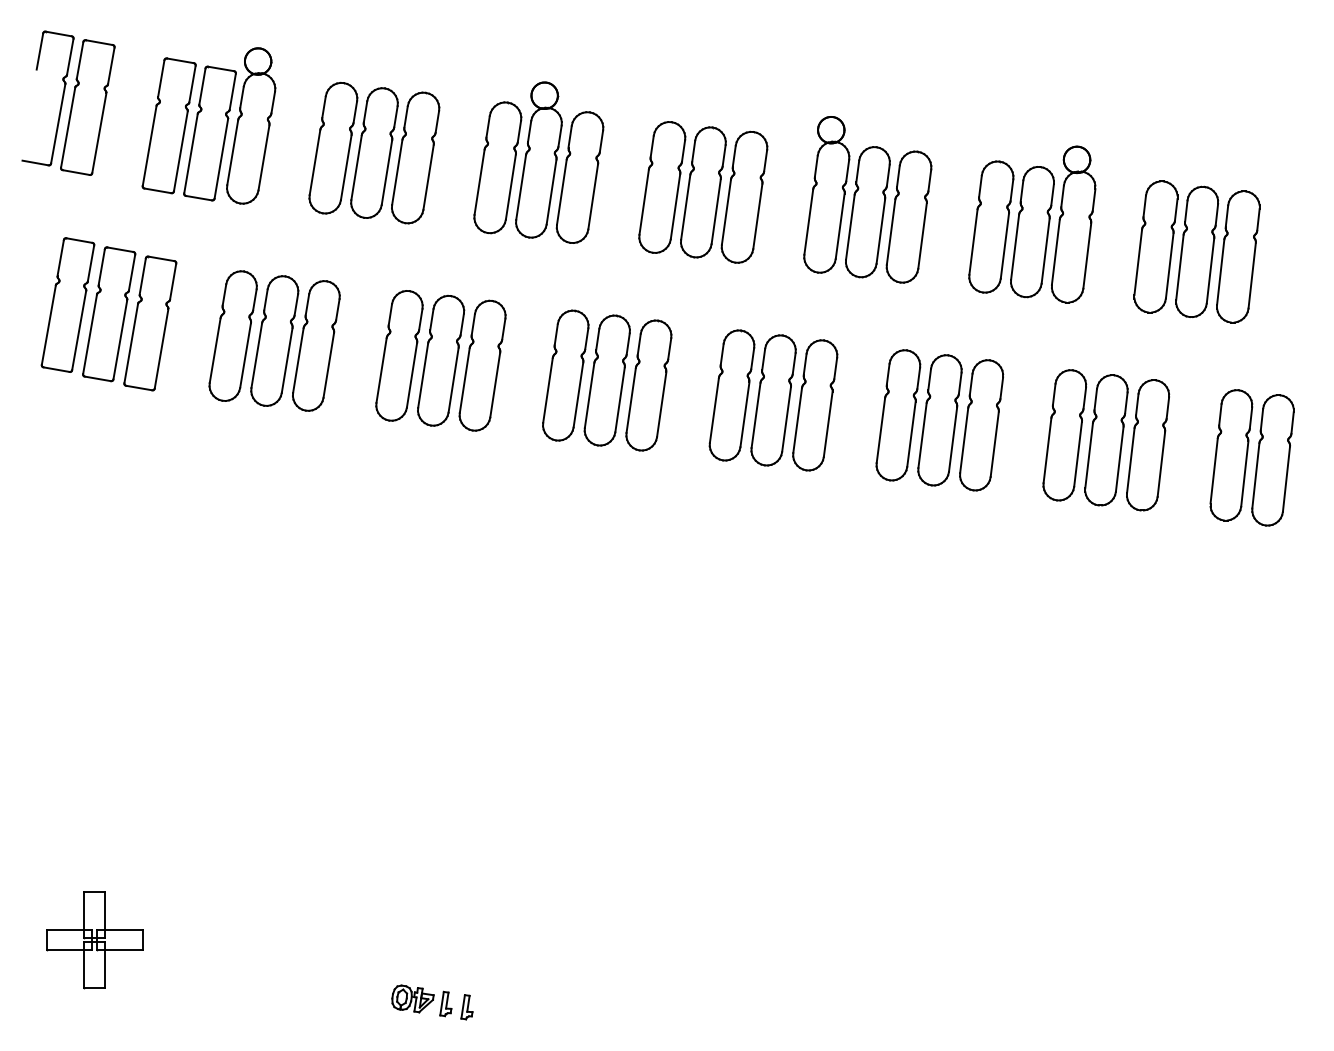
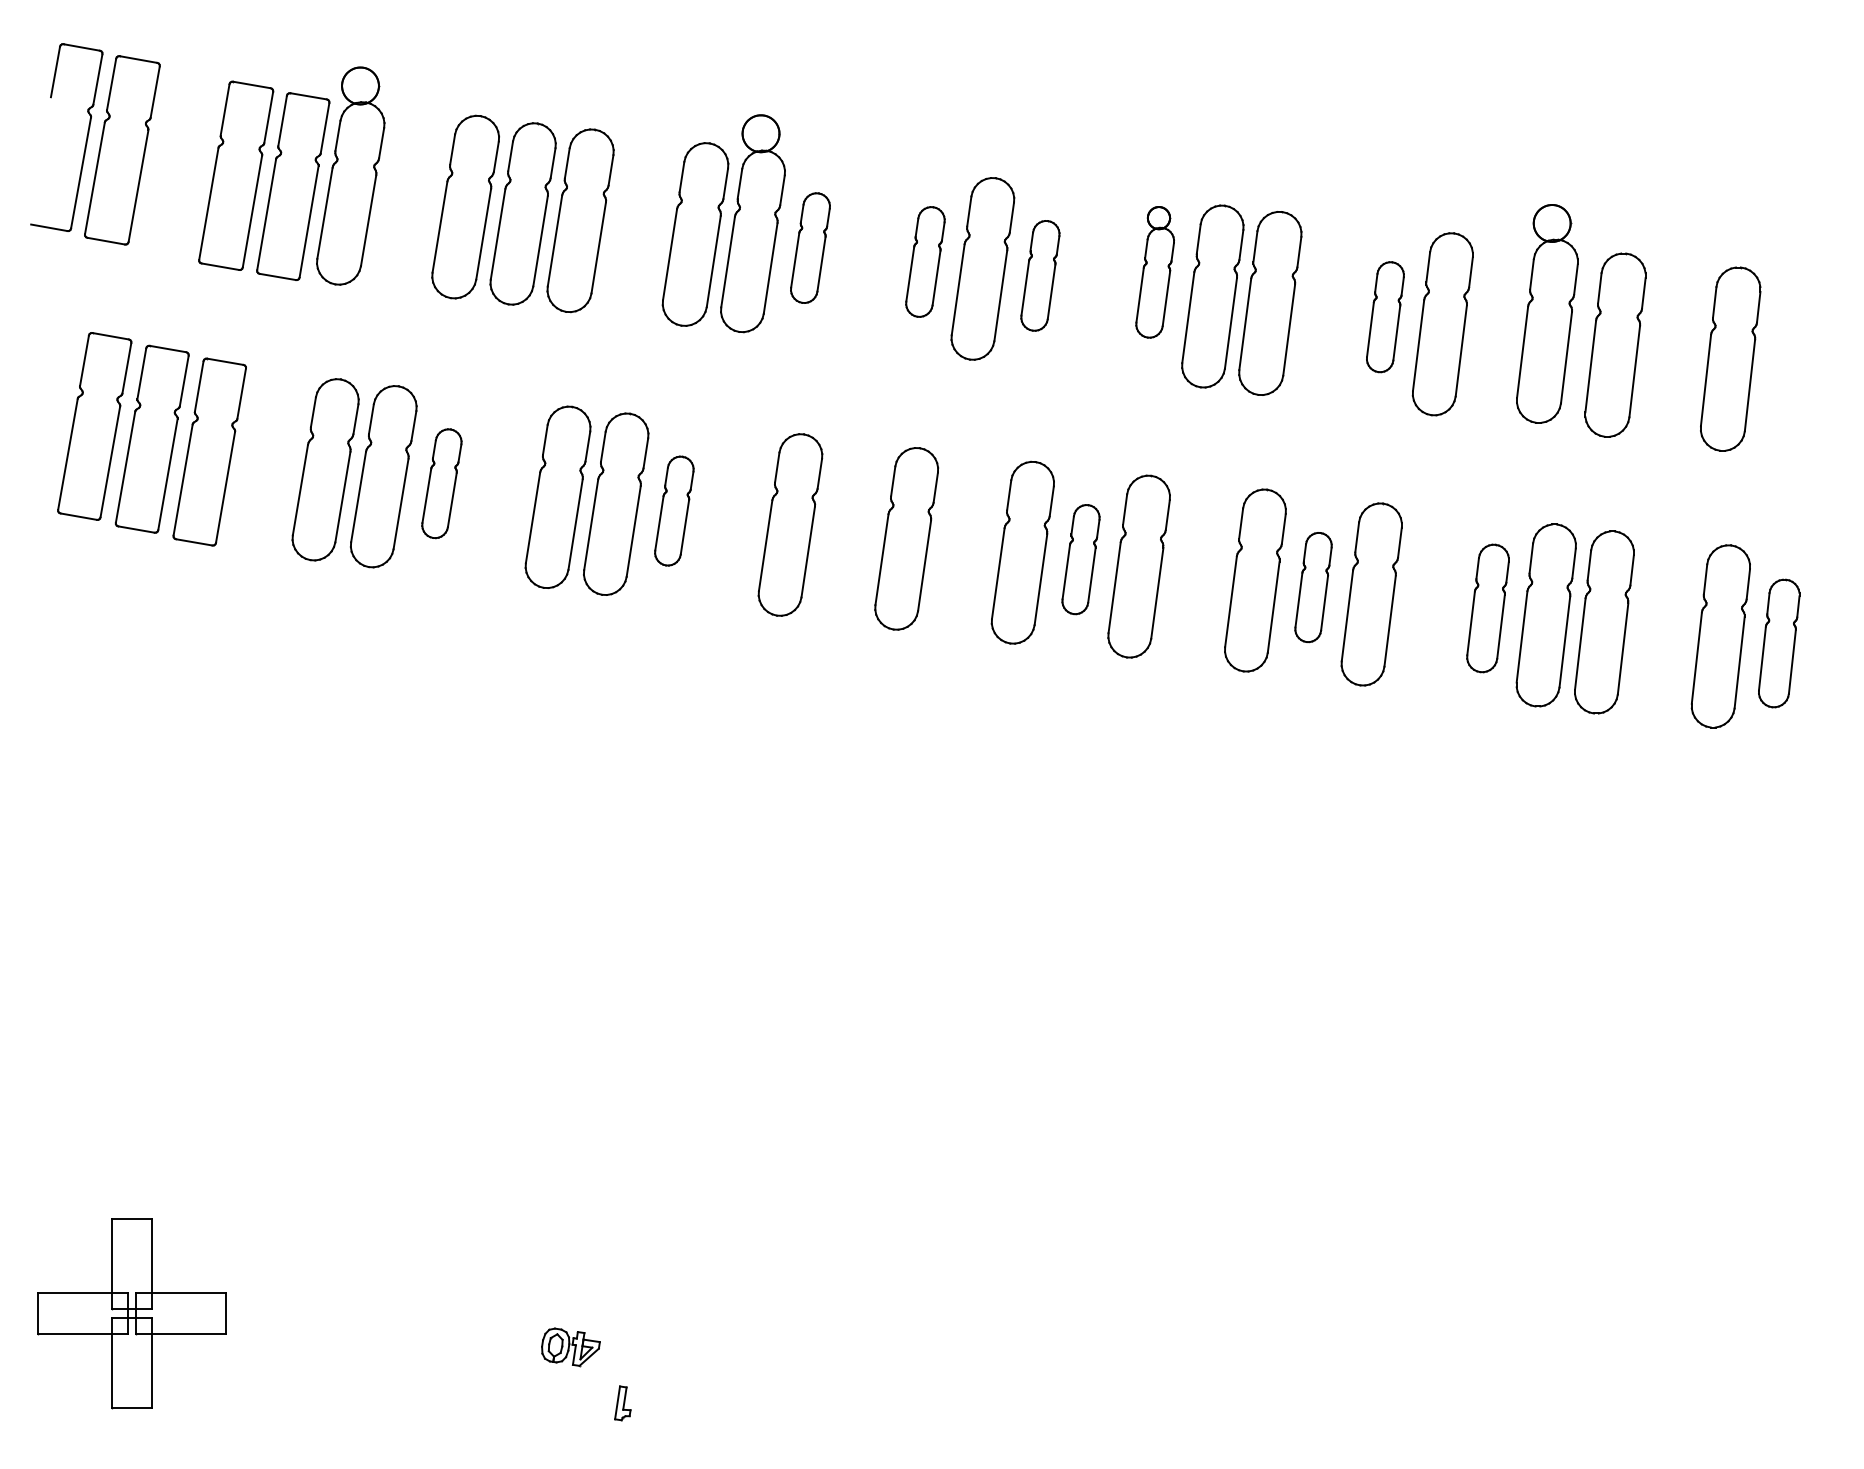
part: (580, 177) -> (810, 247), size x0.6
part: (662, 187) -> (925, 261), size x0.6
part: (826, 194) -> (1154, 272), size x0.6
part: (744, 197) -> (1040, 275), size x0.6
part: (1073, 224) -> (1547, 313), moved
part: (991, 226) -> (1385, 316), size x0.6
part: (1196, 252) -> (1672, 352), removed
part: (316, 345) -> (441, 483), size x0.6
part: (482, 365) -> (674, 510), size x0.6
part: (607, 380) -> (848, 531), removed
part: (773, 400) -> (1080, 559), size x0.6
part: (939, 420) -> (1313, 587), size x0.6
part: (1064, 435) -> (1487, 608), size x0.7
part: (1273, 460) -> (1779, 643), size x0.7
part: (94, 939) -> (131, 1313), size x1.4
part: (412, 999) -> (570, 1347), moved
part: (467, 1006) -> (652, 1407), removed

